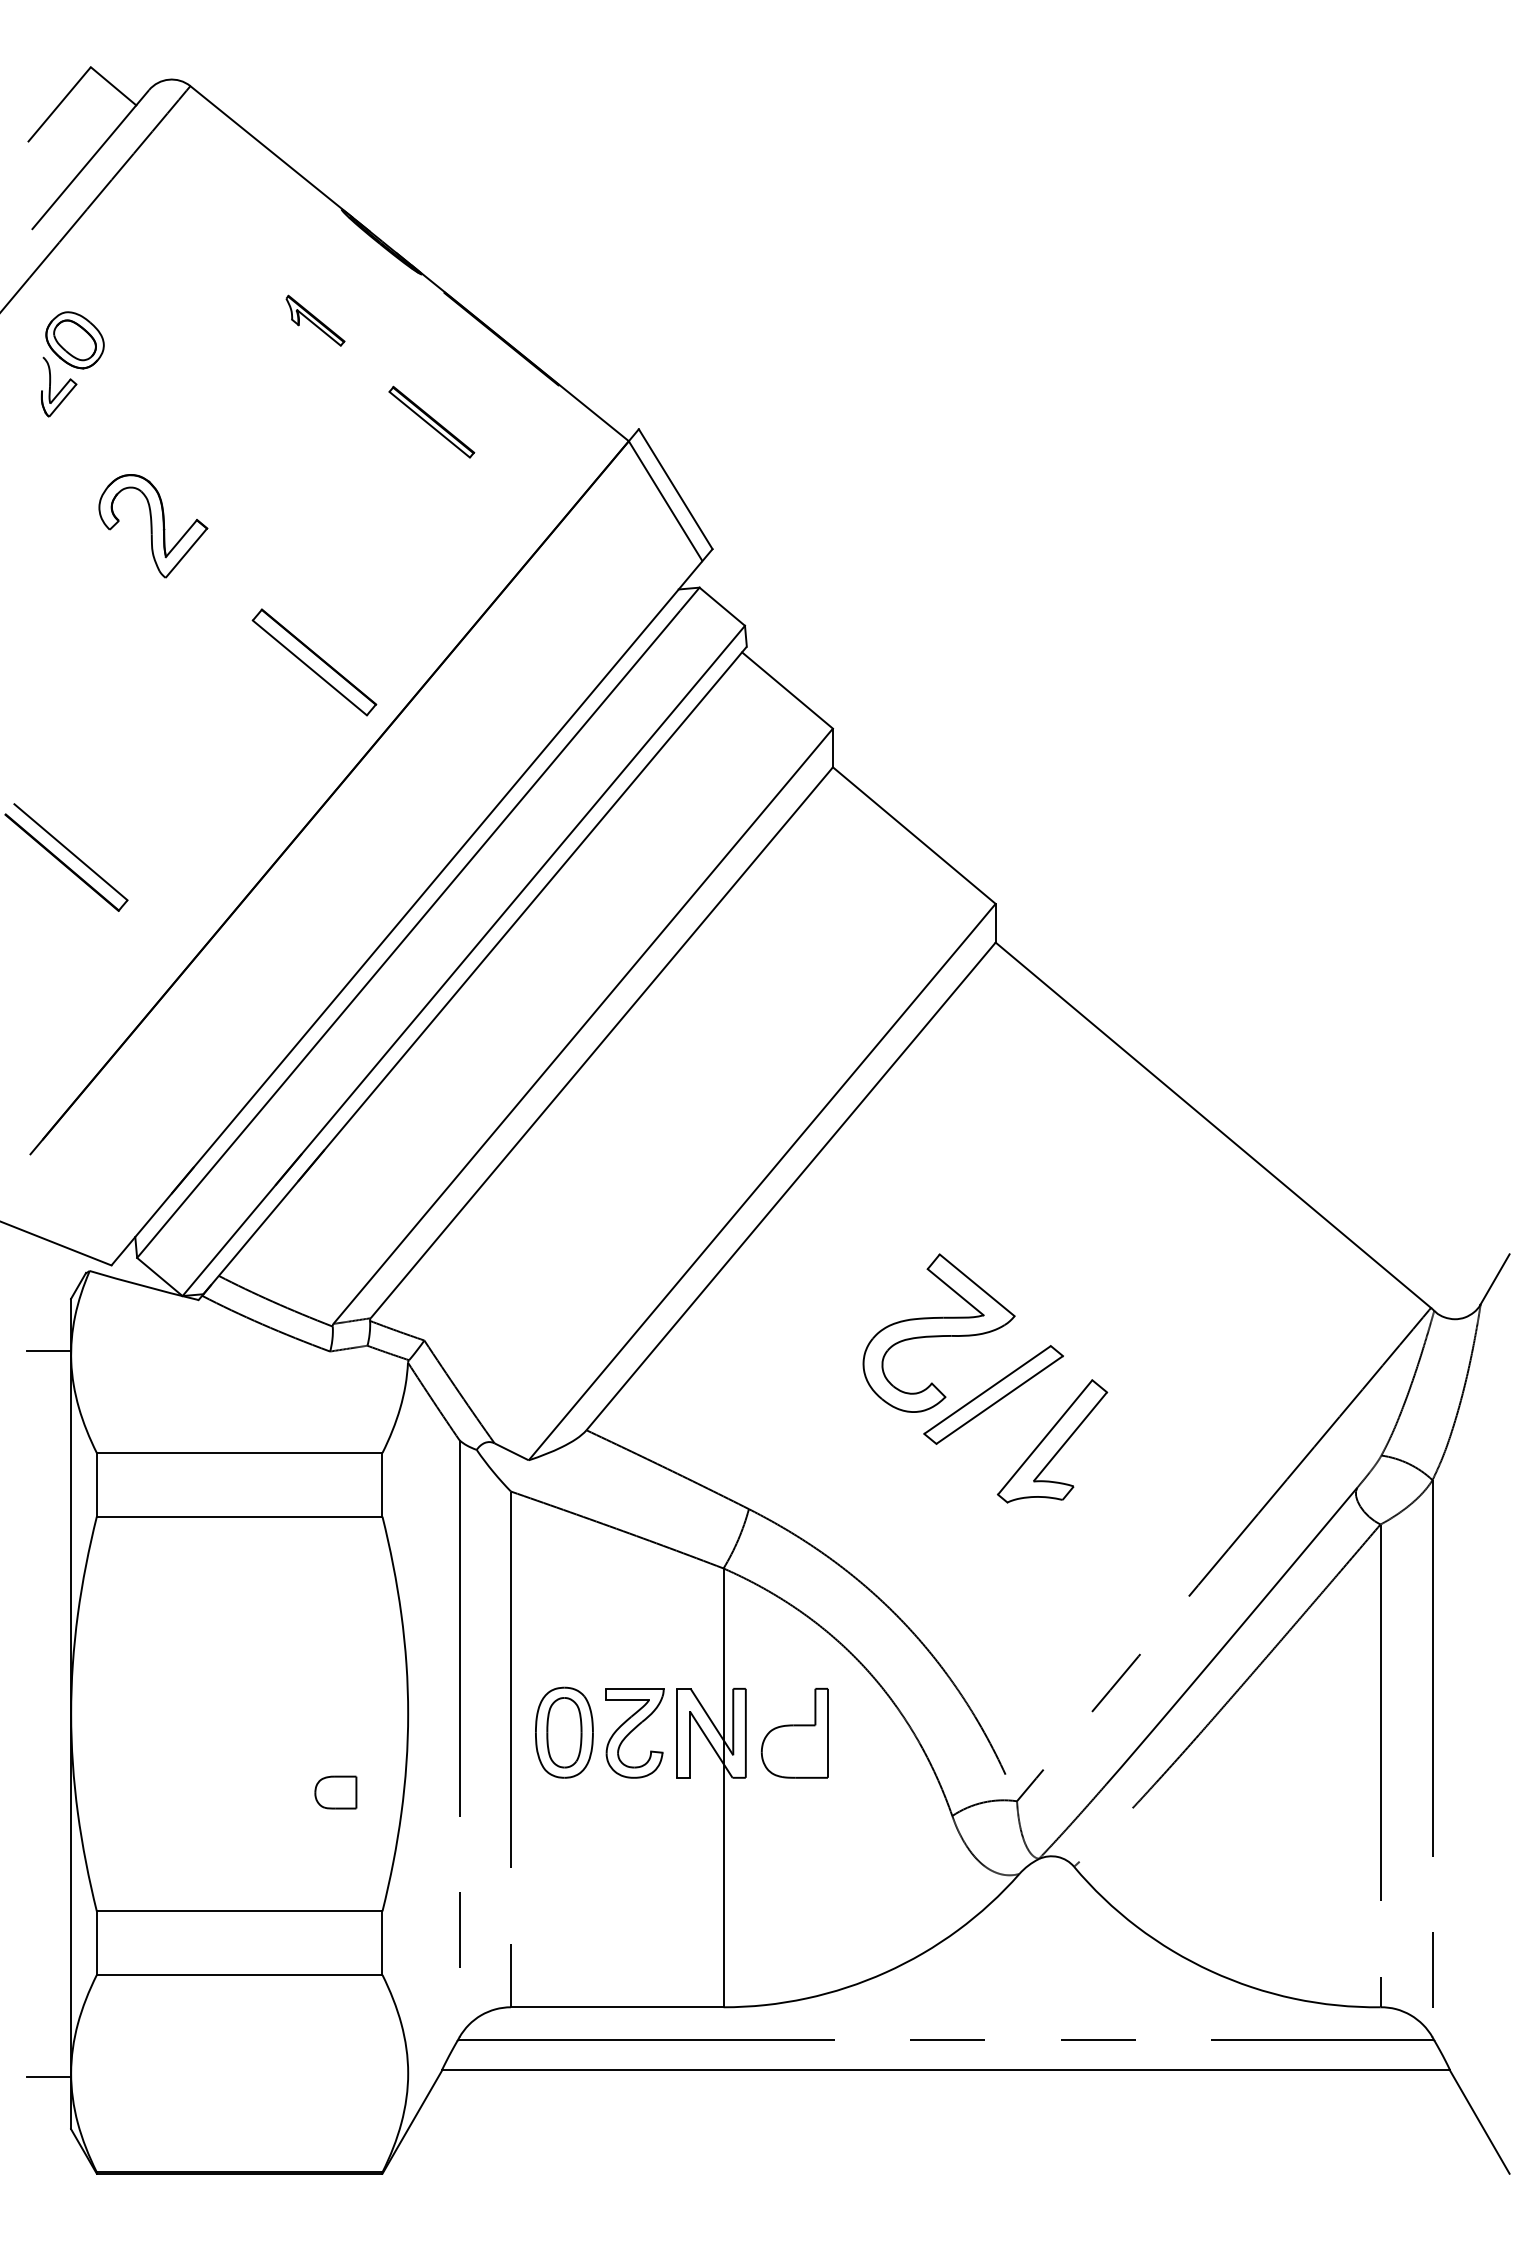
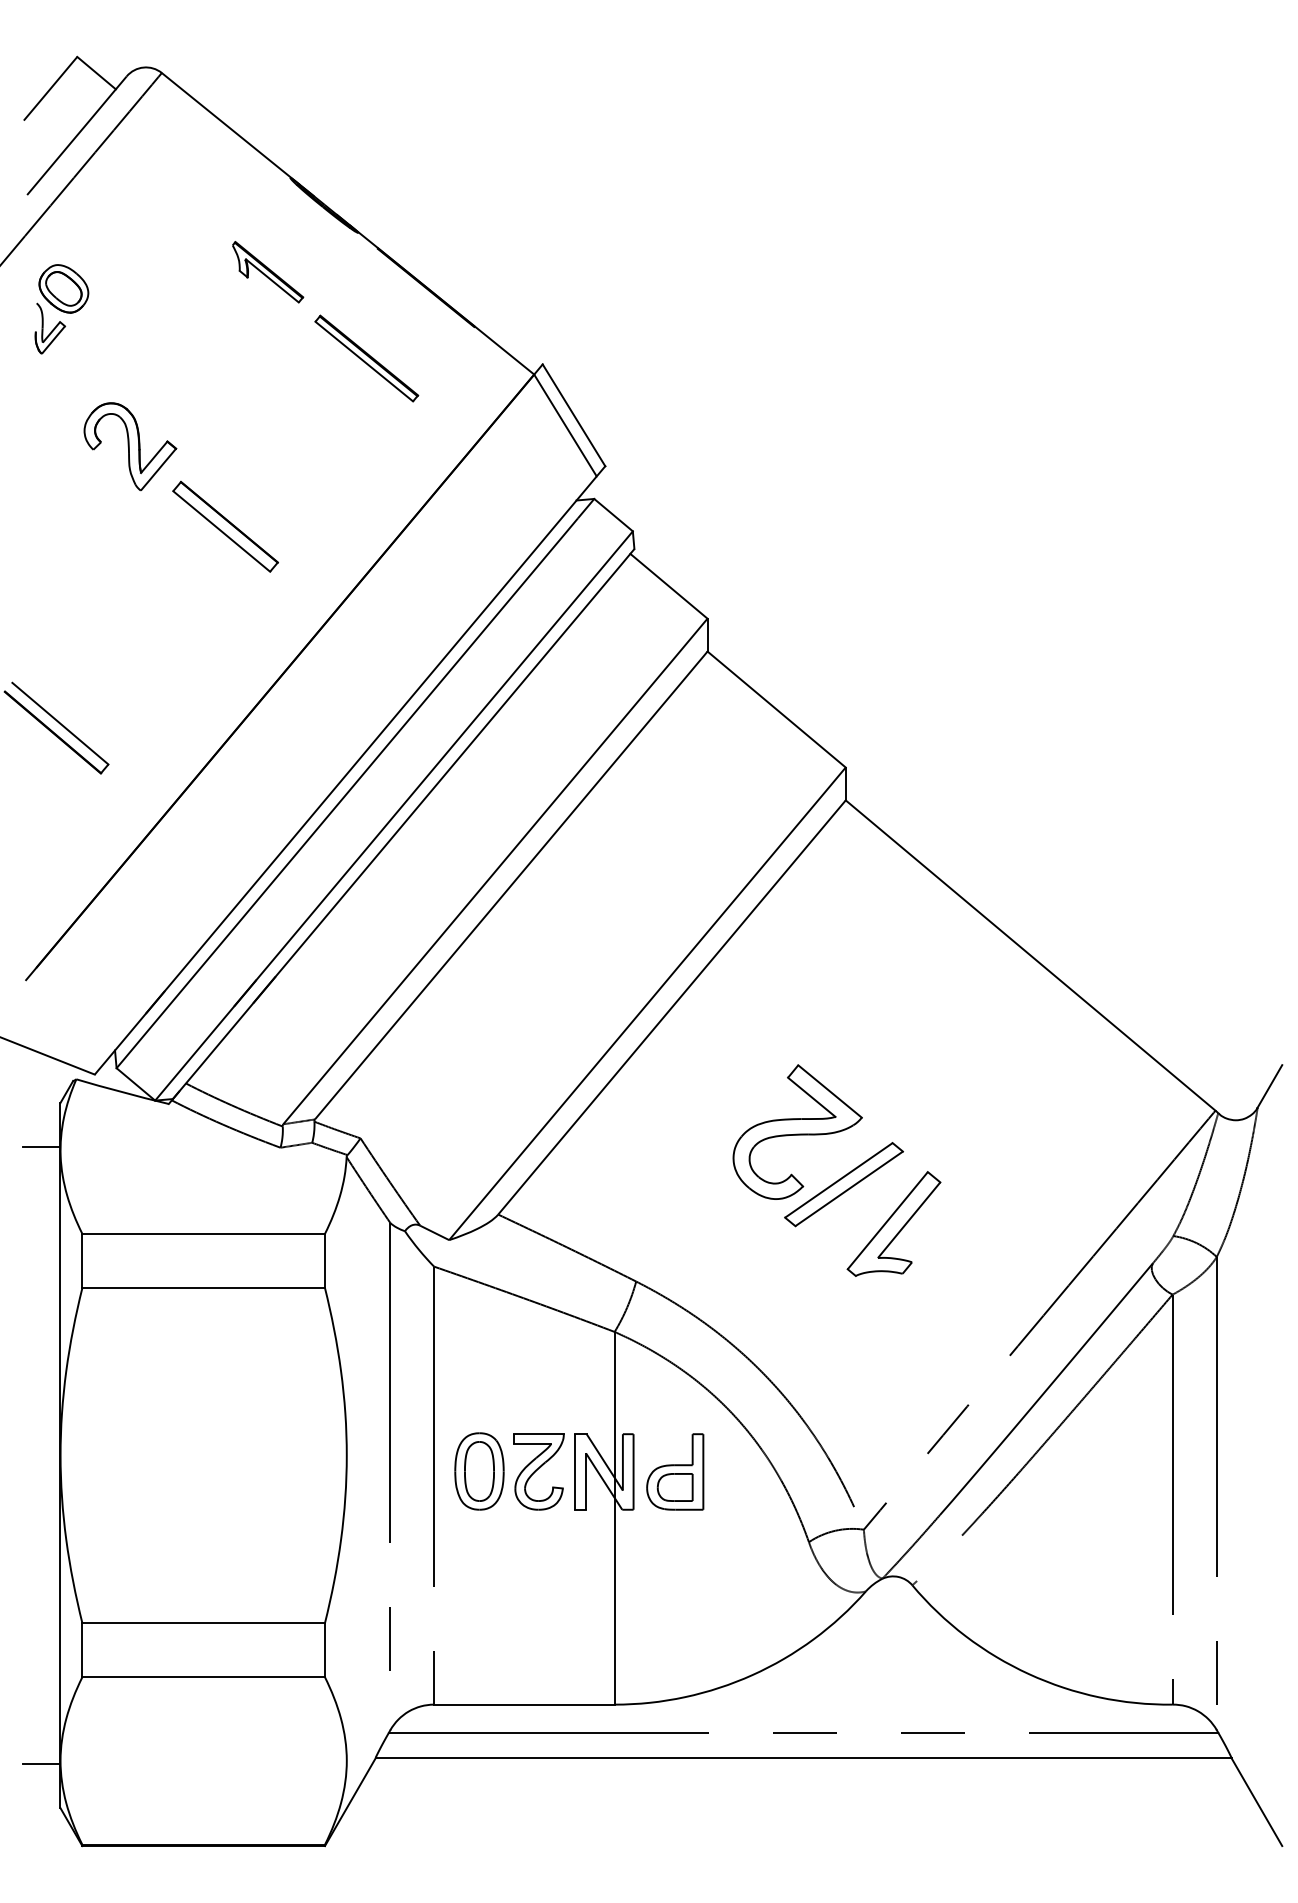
part: (315, 320) -> (268, 272), size x1.43
part: (431, 421) -> (366, 357), size x1.43
part: (314, 662) -> (225, 526), moved
part: (335, 1792) -> (674, 1487), moved

